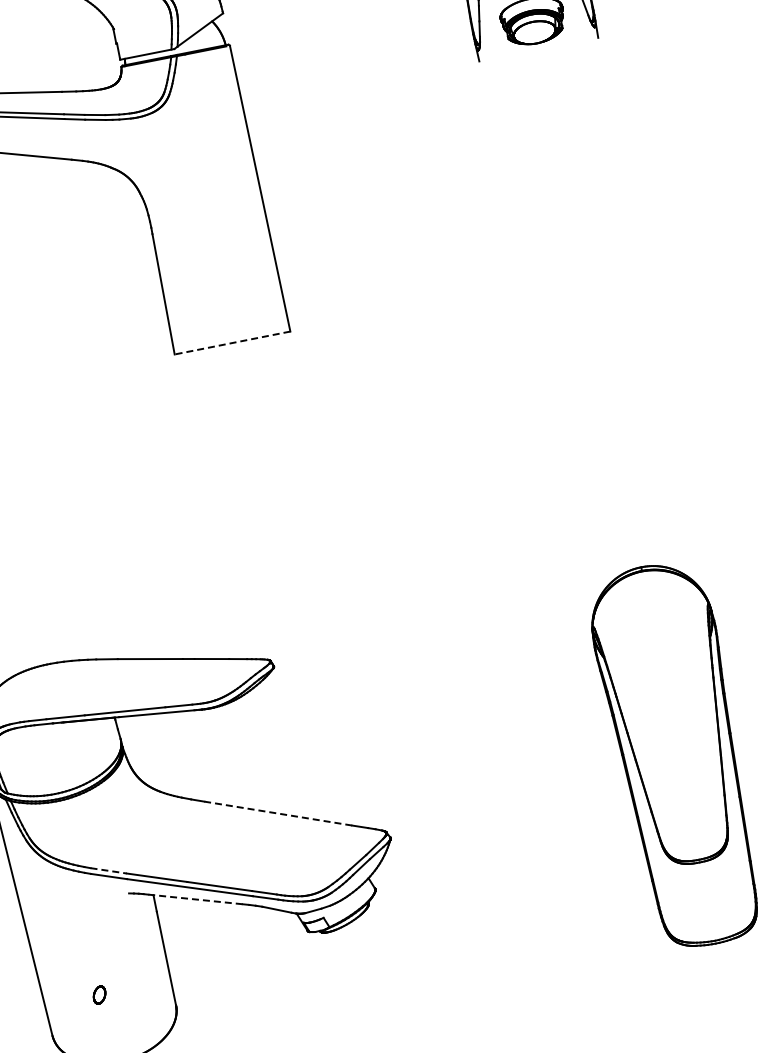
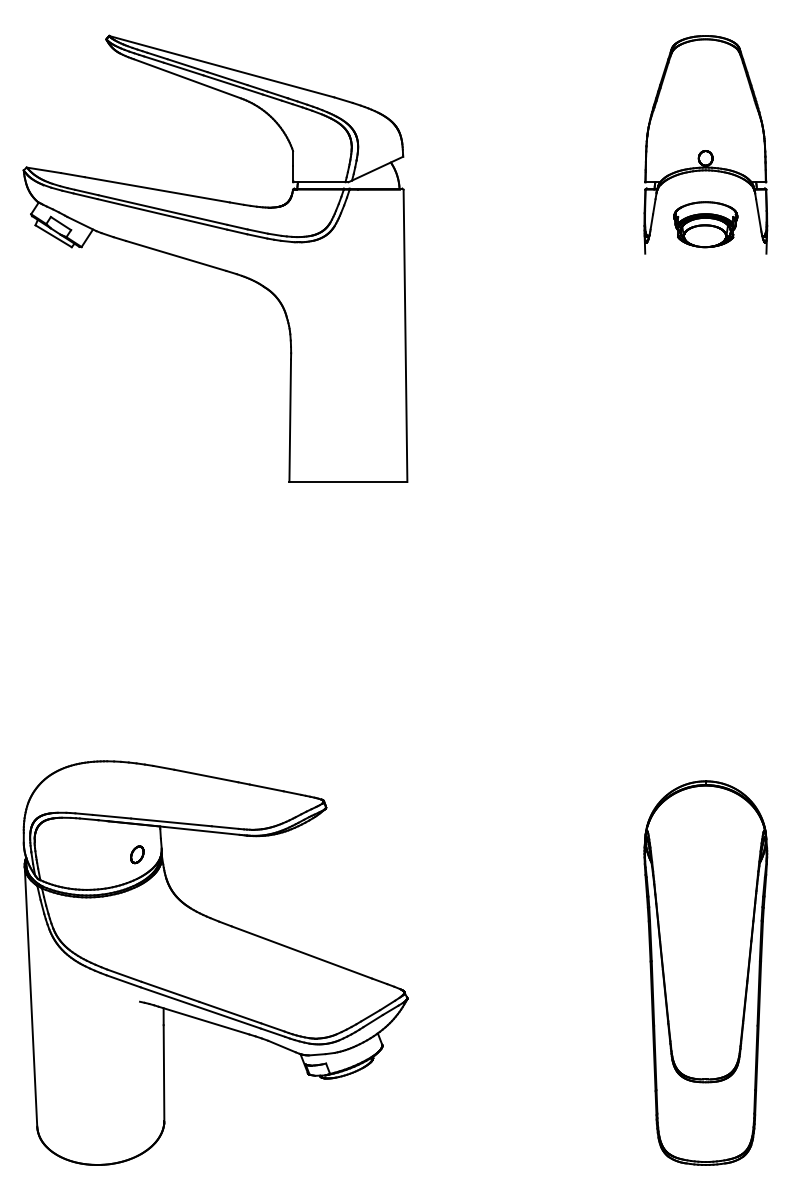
line: (232, 342) -> (348, 481), dashed -> solid
line: (277, 813) -> (301, 952), dashed -> solid
line: (108, 870) -> (124, 975), dashed -> solid
line: (194, 899) -> (203, 1020), dashed -> solid
part: (99, 994) -> (137, 854), moved

